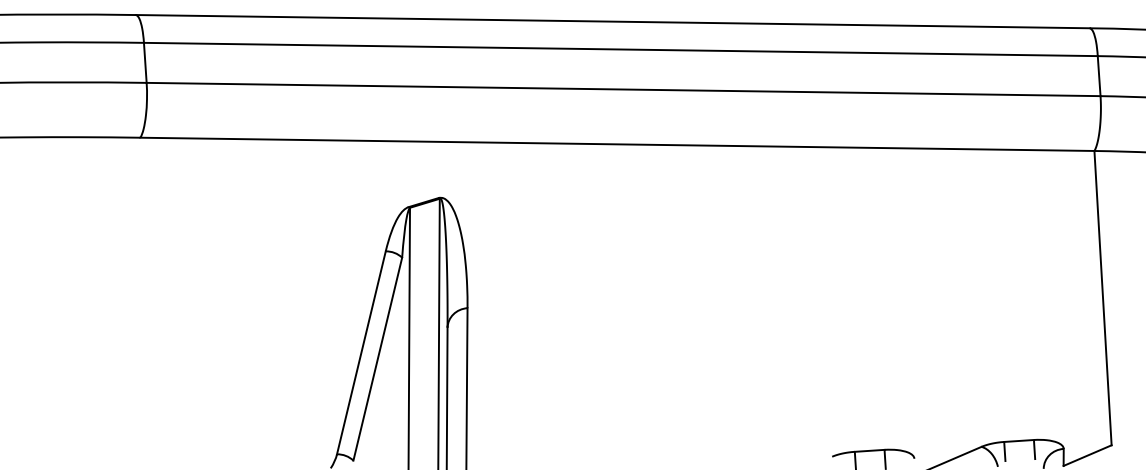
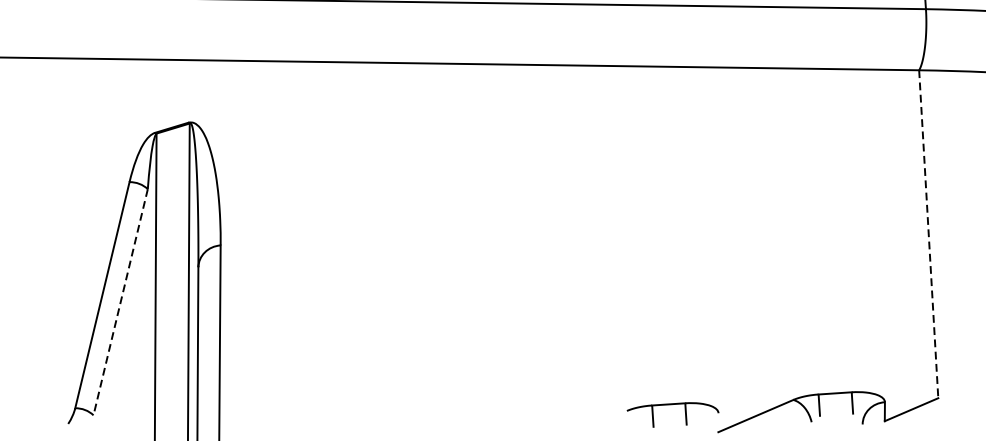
line: (1103, 298) -> (929, 234), solid -> dashed
line: (377, 359) -> (120, 302), solid -> dashed

